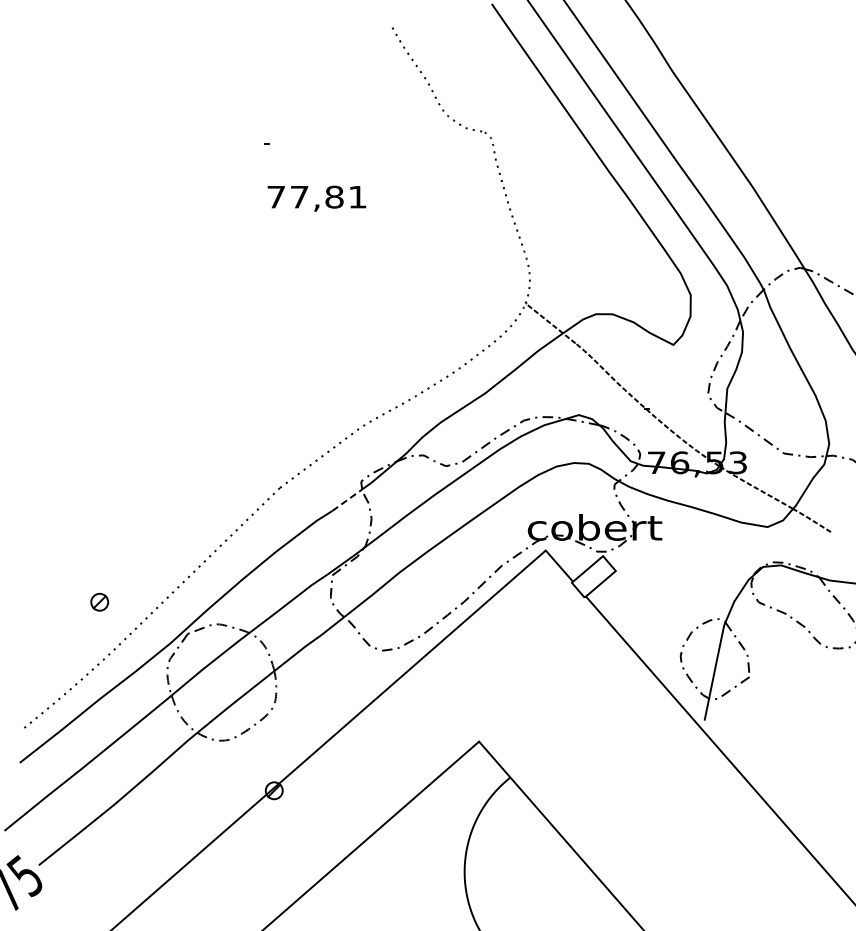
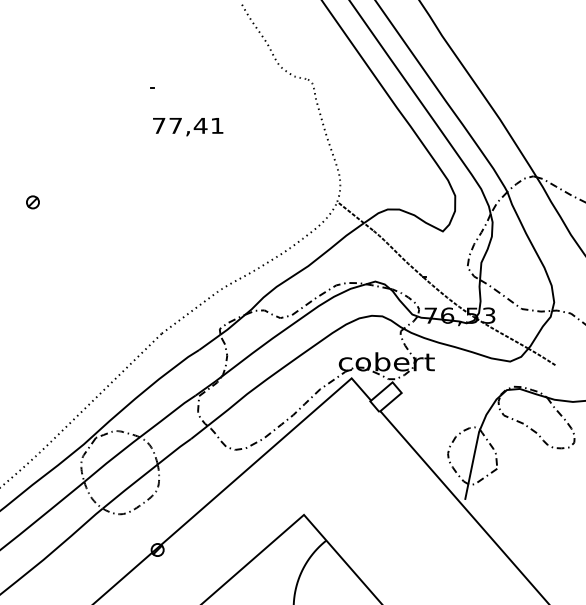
text: (334, 196) -> (200, 125), 77,81 -> 77,41
line: (347, 499) -> (209, 341), dashed -> solid
part: (99, 601) -> (32, 201), moved

